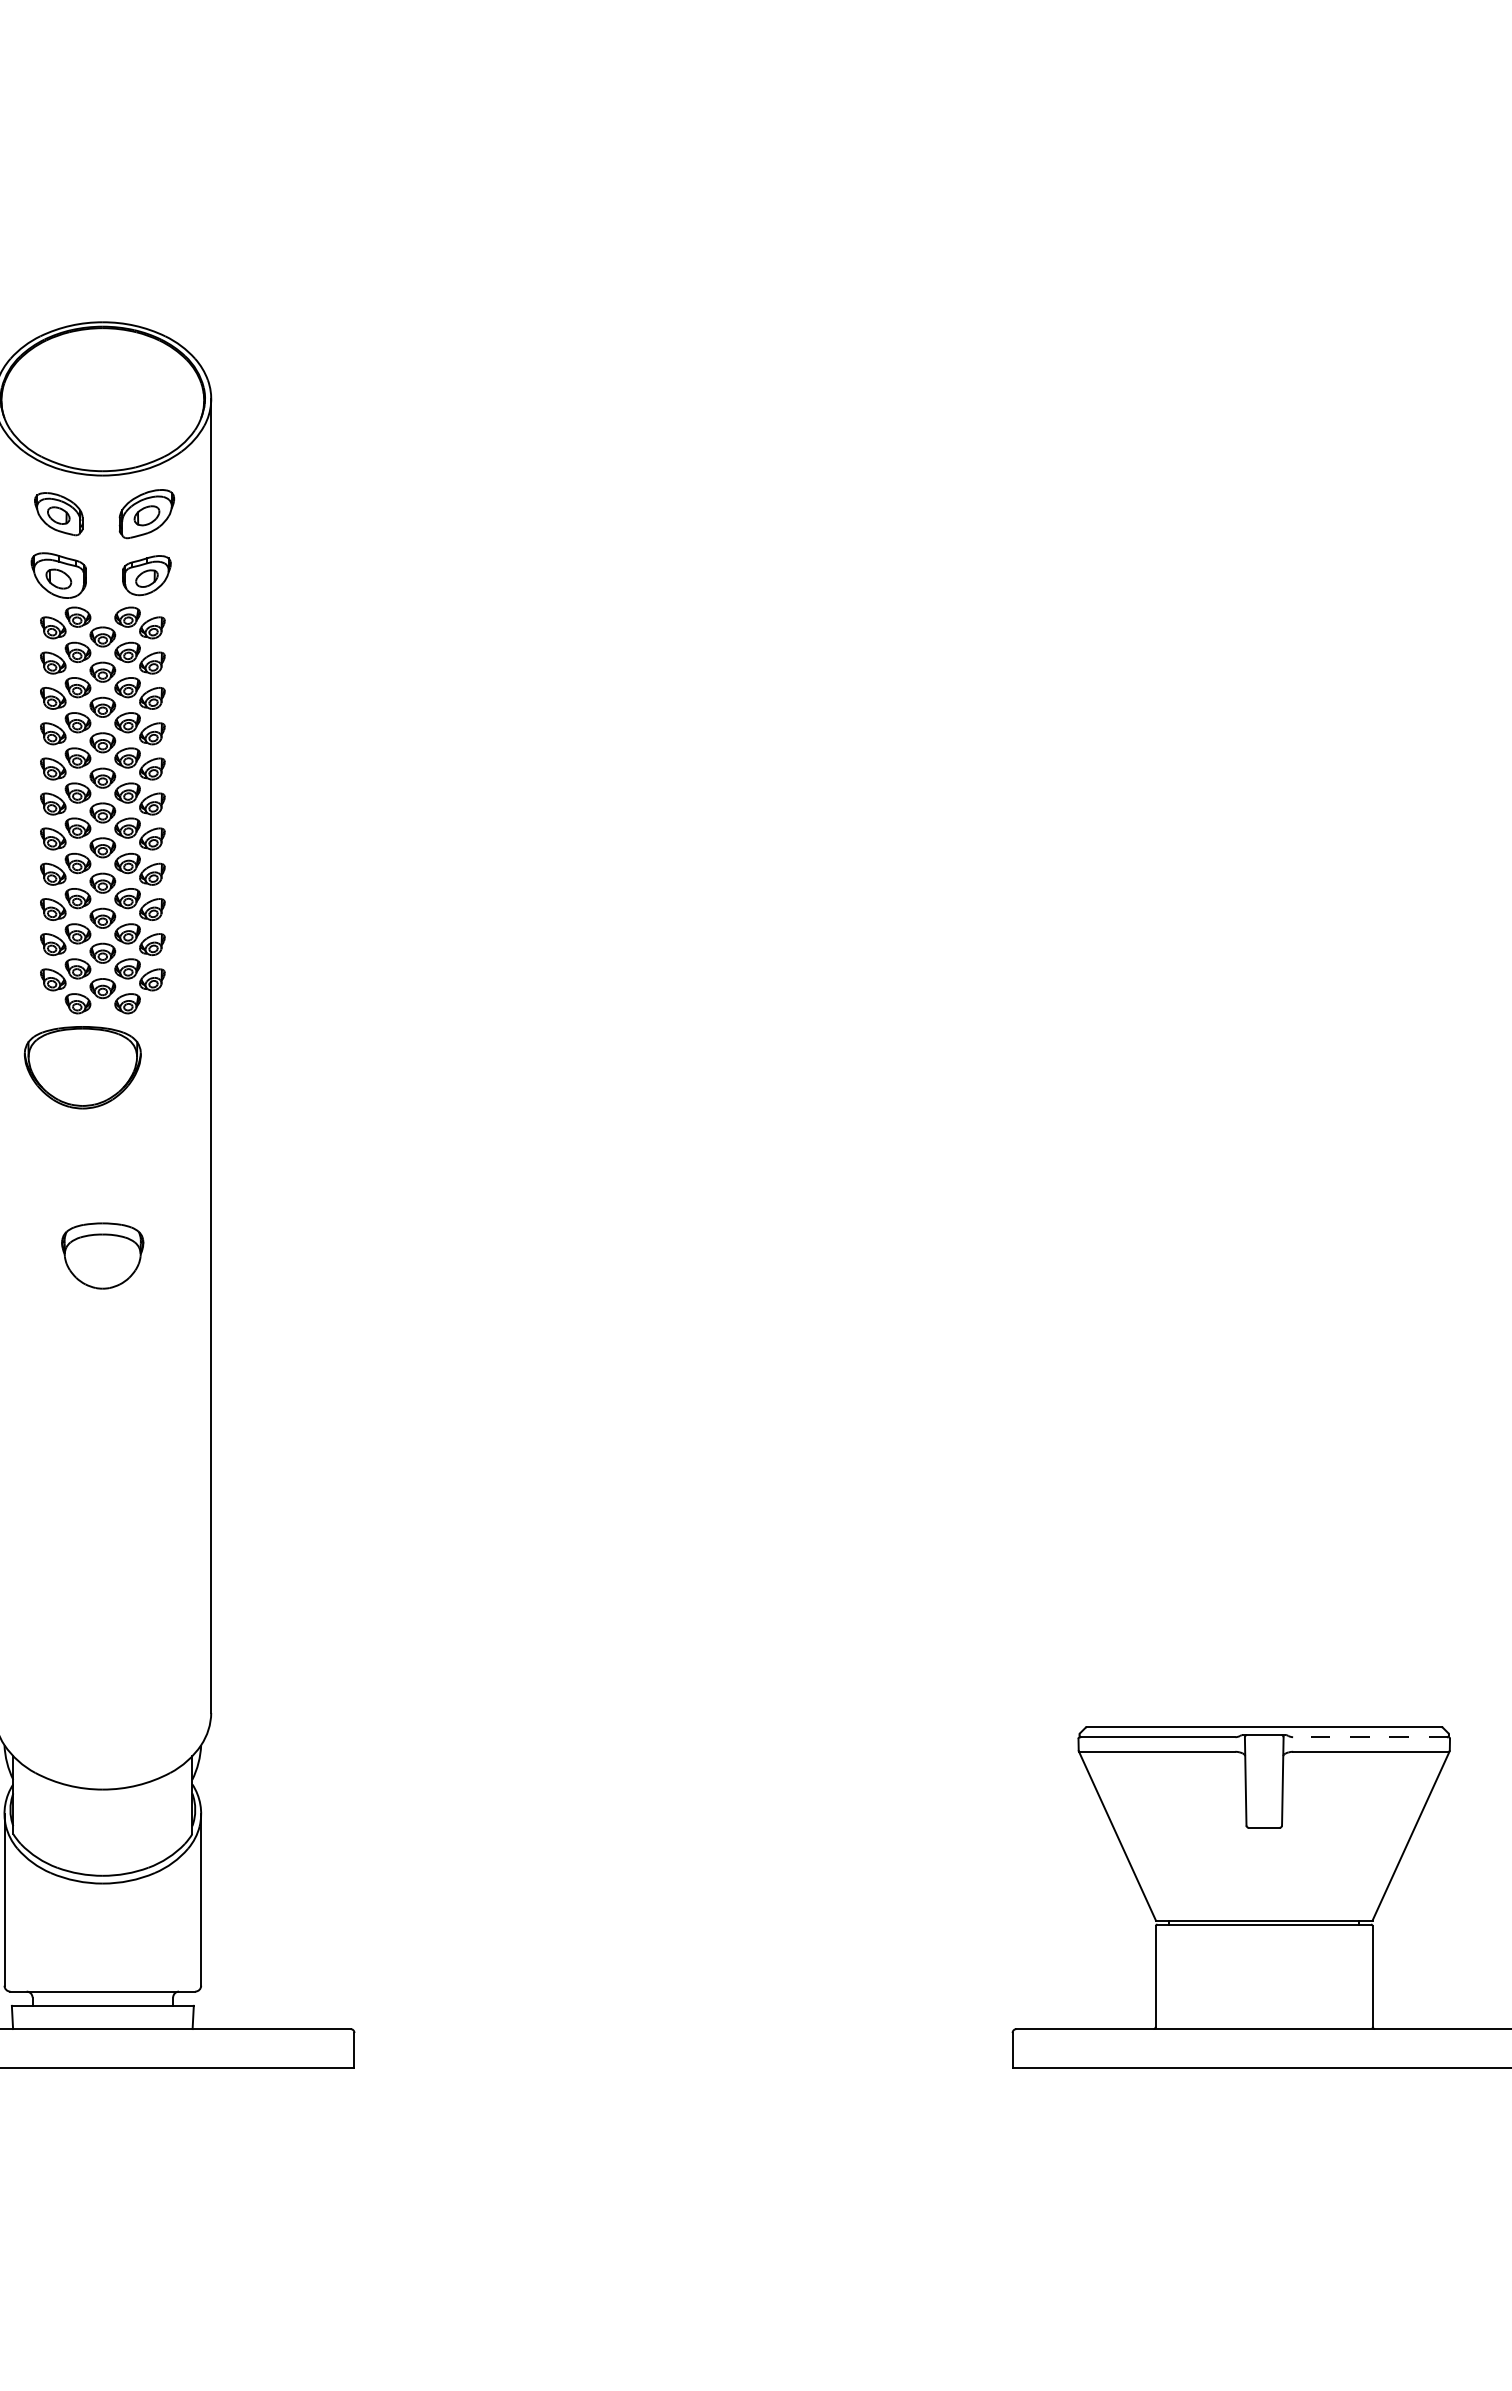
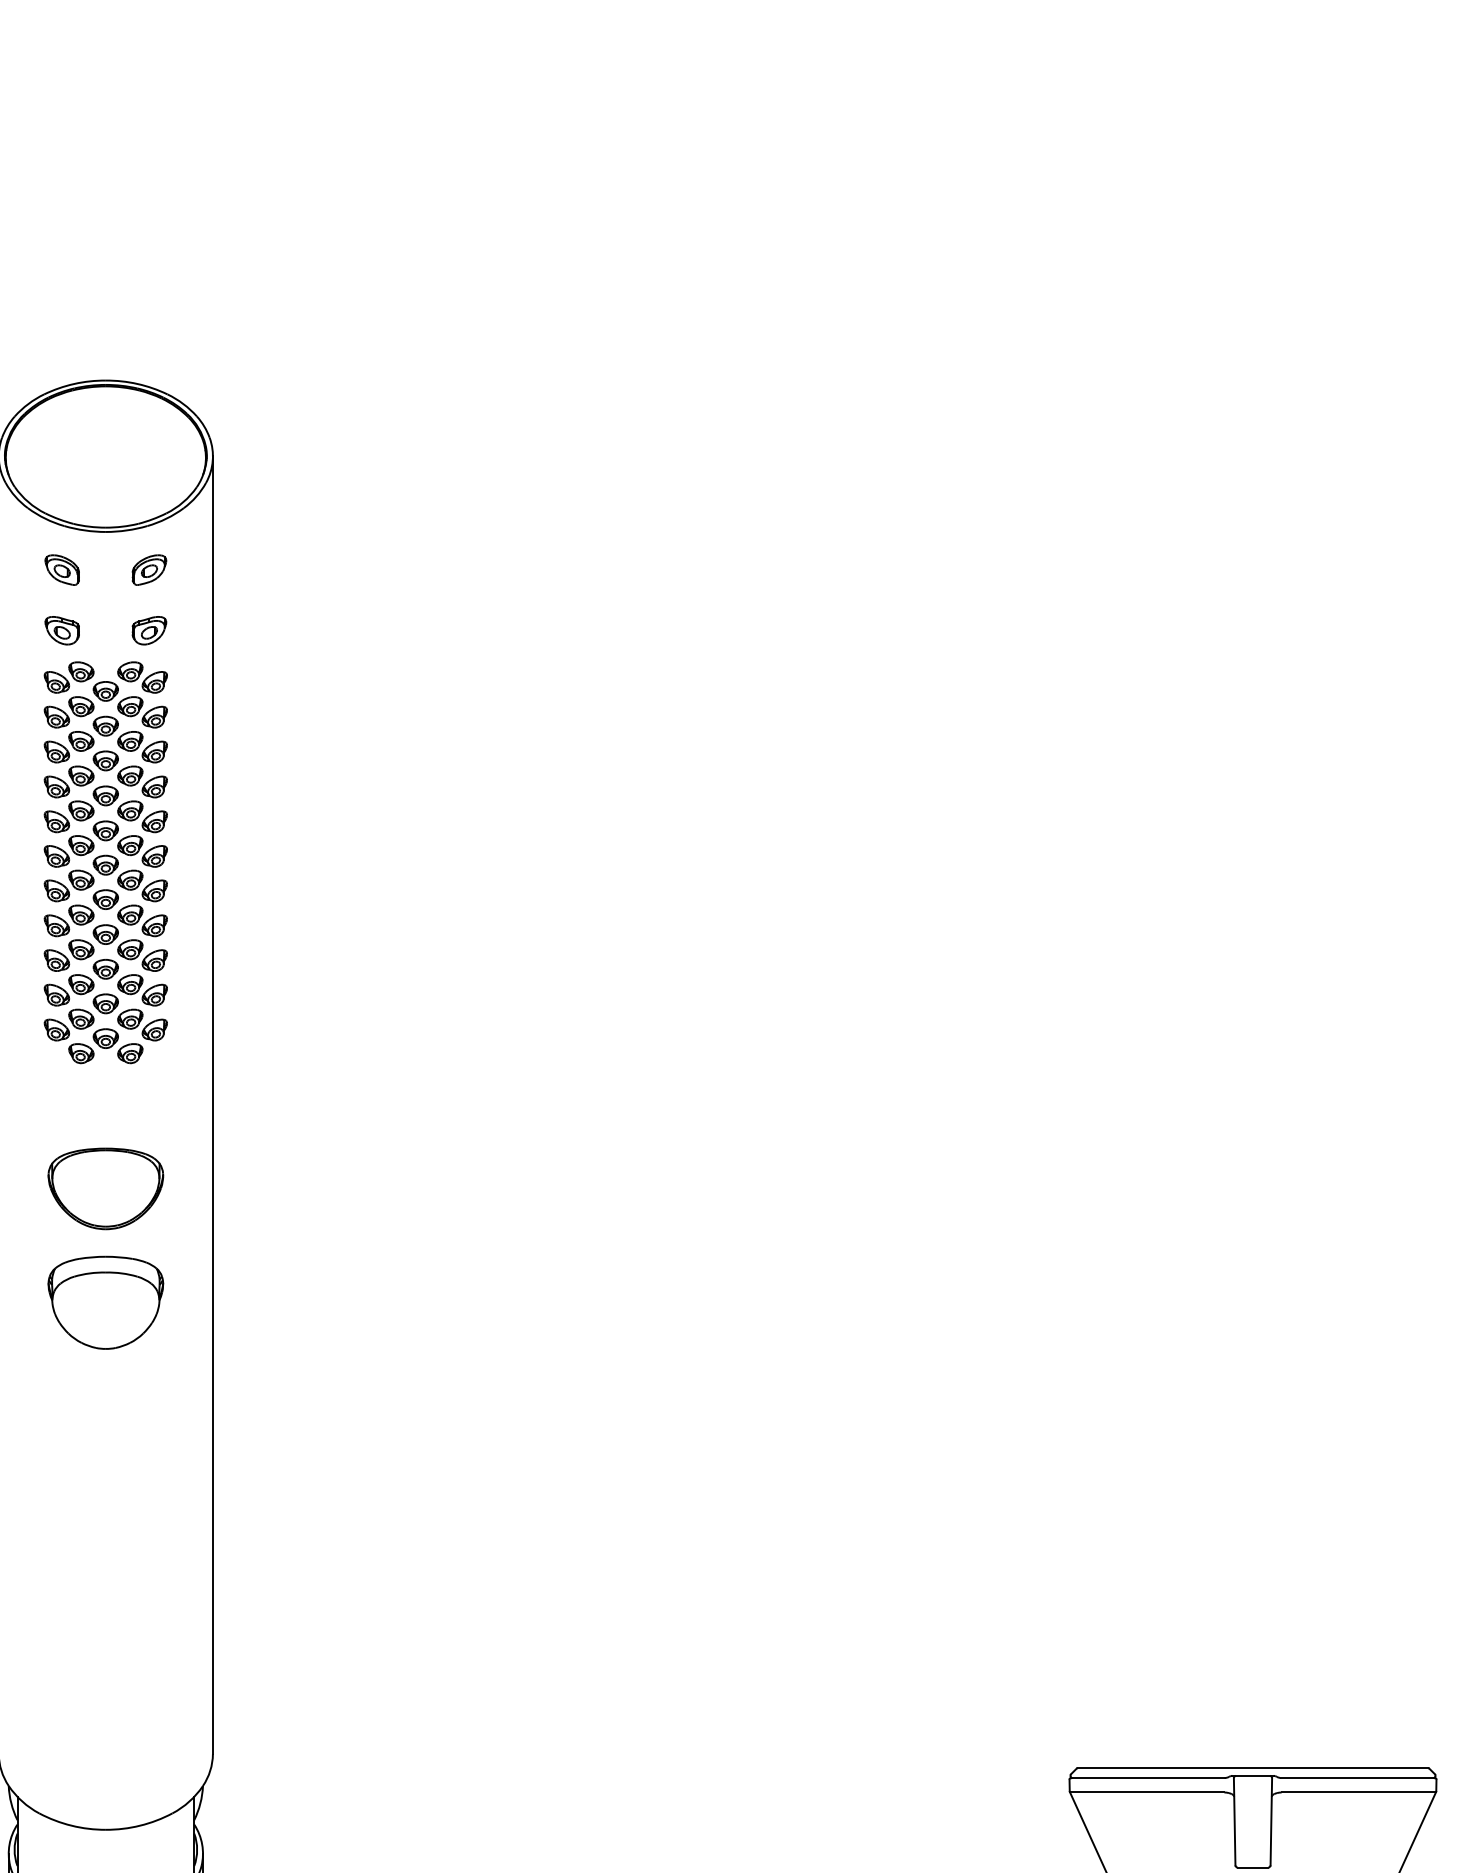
part: (58, 514) -> (62, 570), size x0.71
part: (146, 514) -> (148, 570), size x0.62
part: (58, 575) -> (62, 630), size x0.62
part: (146, 575) -> (148, 630), size x0.71
part: (82, 1067) -> (105, 1188), moved
part: (102, 1255) -> (105, 1302), size x1.43
line: (1370, 1737) -> (1357, 1778), dashed -> solid

